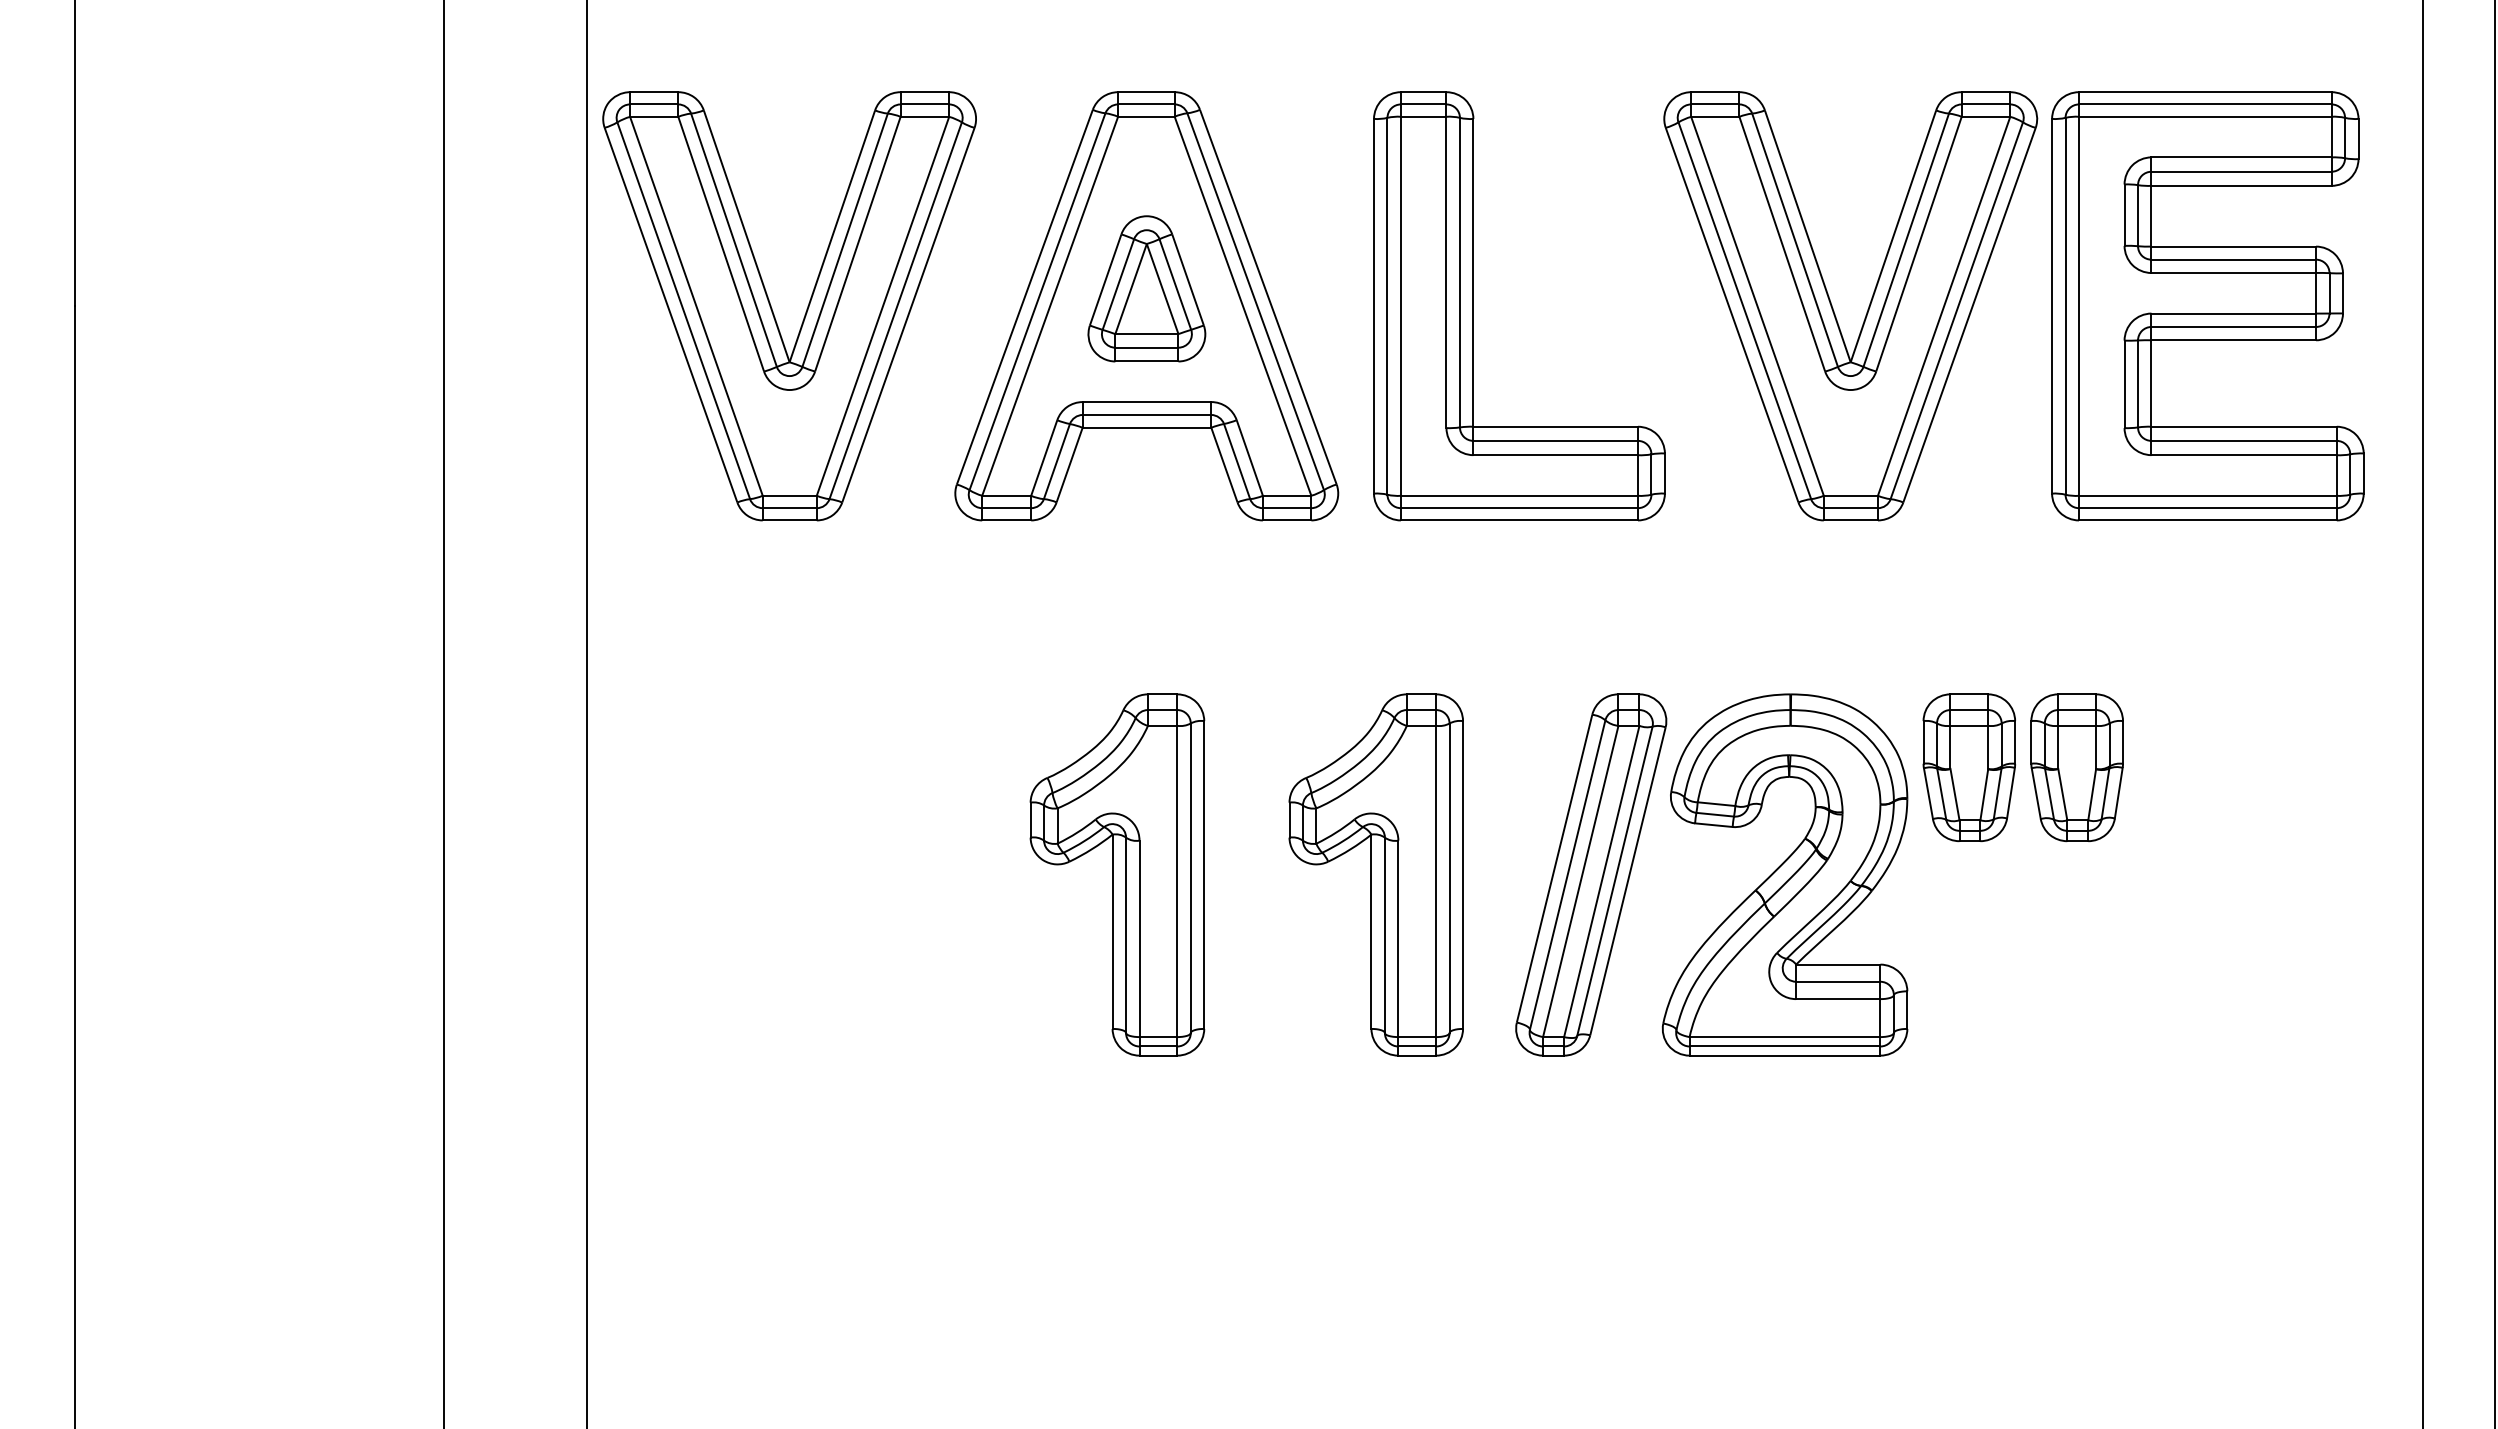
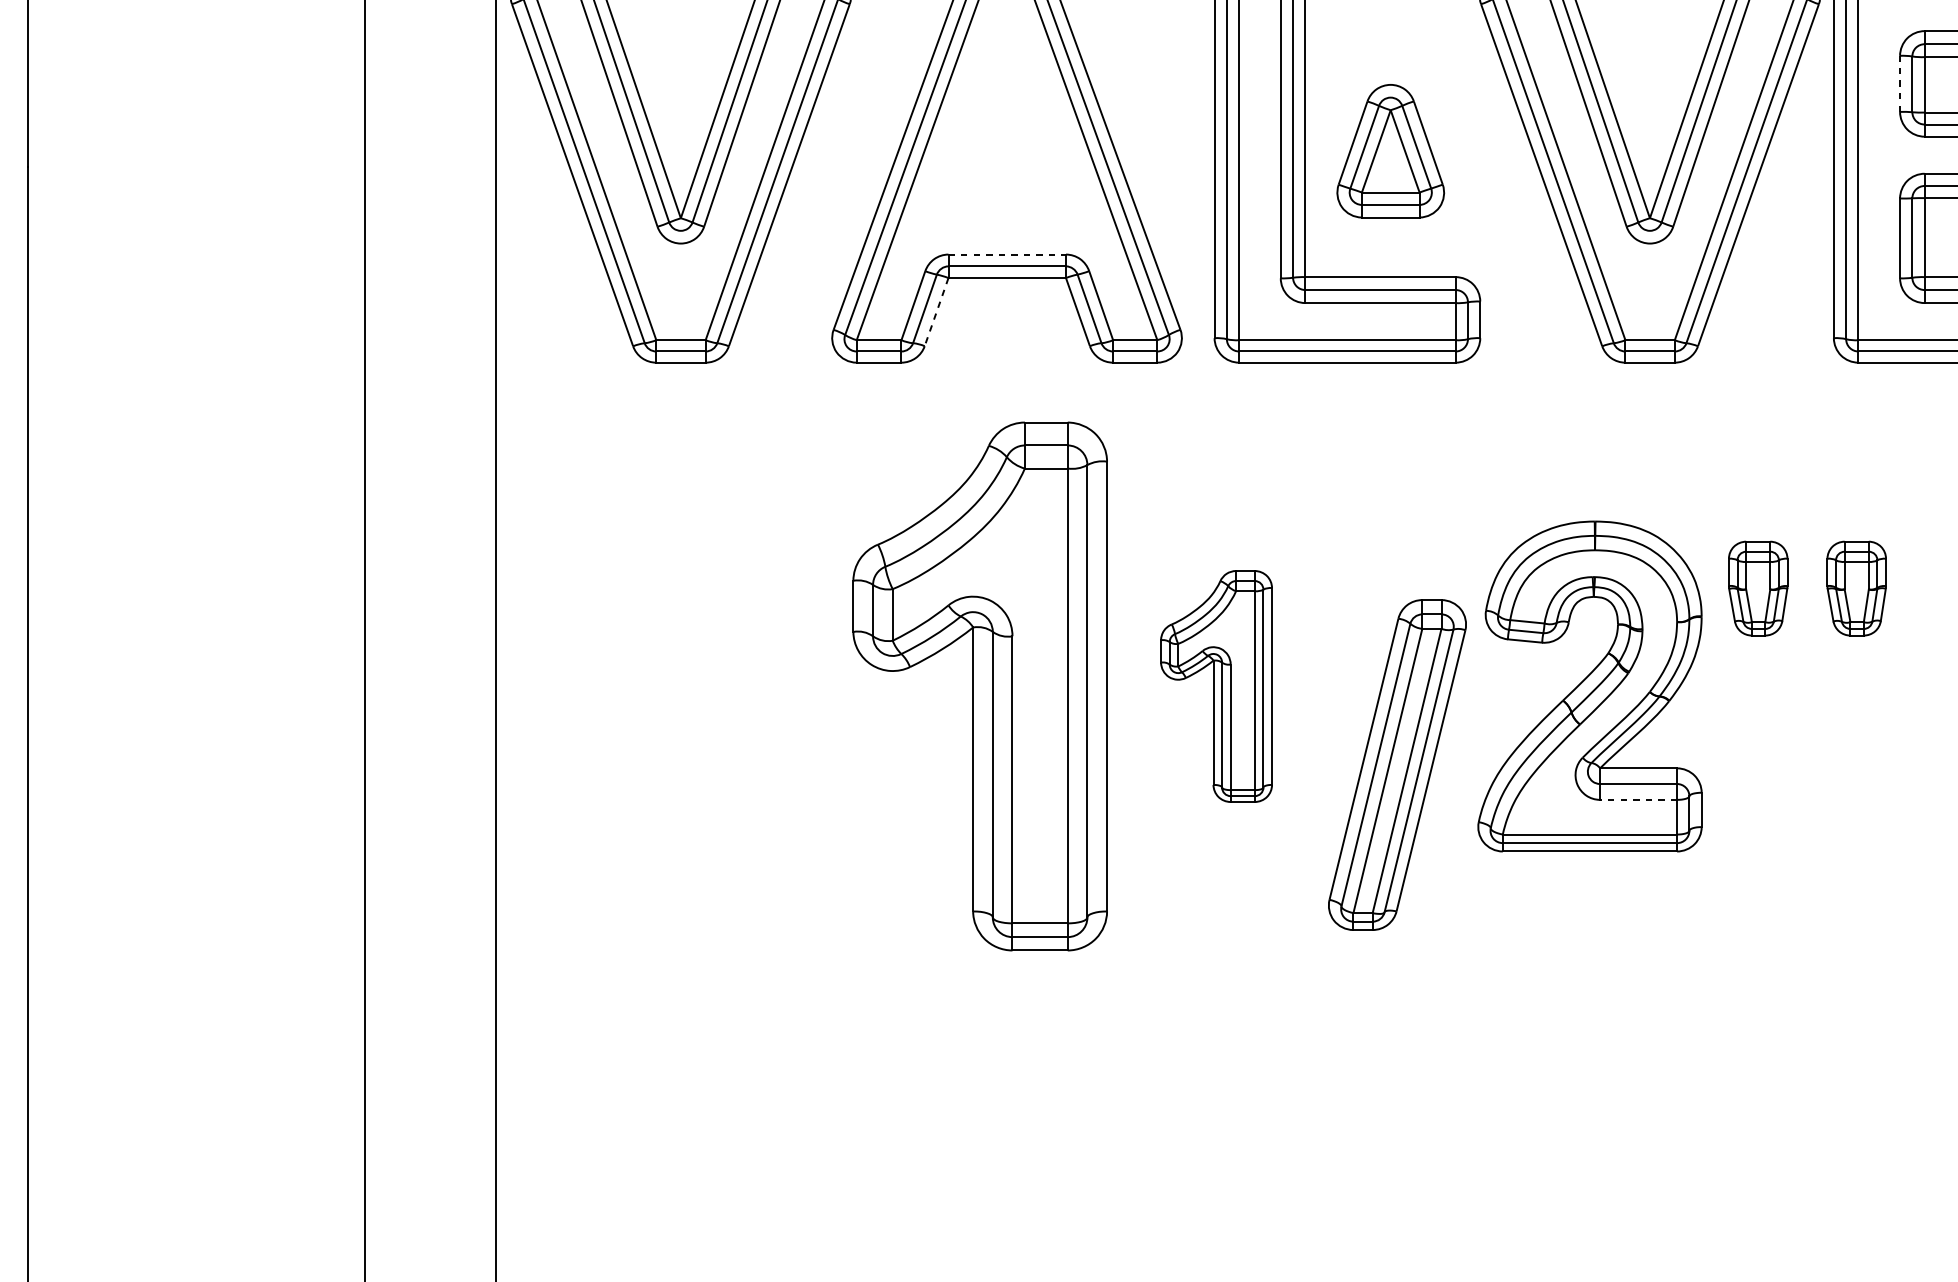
line: (2124, 215) -> (1900, 84), solid -> dashed
part: (1146, 288) -> (1390, 150), moved
line: (1147, 402) -> (1007, 254), solid -> dashed
line: (1069, 465) -> (936, 312), solid -> dashed
part: (1968, 767) -> (1757, 588), size x0.7
part: (2076, 767) -> (1856, 588), size x0.7
part: (1117, 874) -> (980, 686), size x1.6
part: (1375, 874) -> (1215, 686), size x0.7
part: (1591, 874) -> (1397, 764), moved
line: (1837, 999) -> (1637, 800), solid -> dashed

